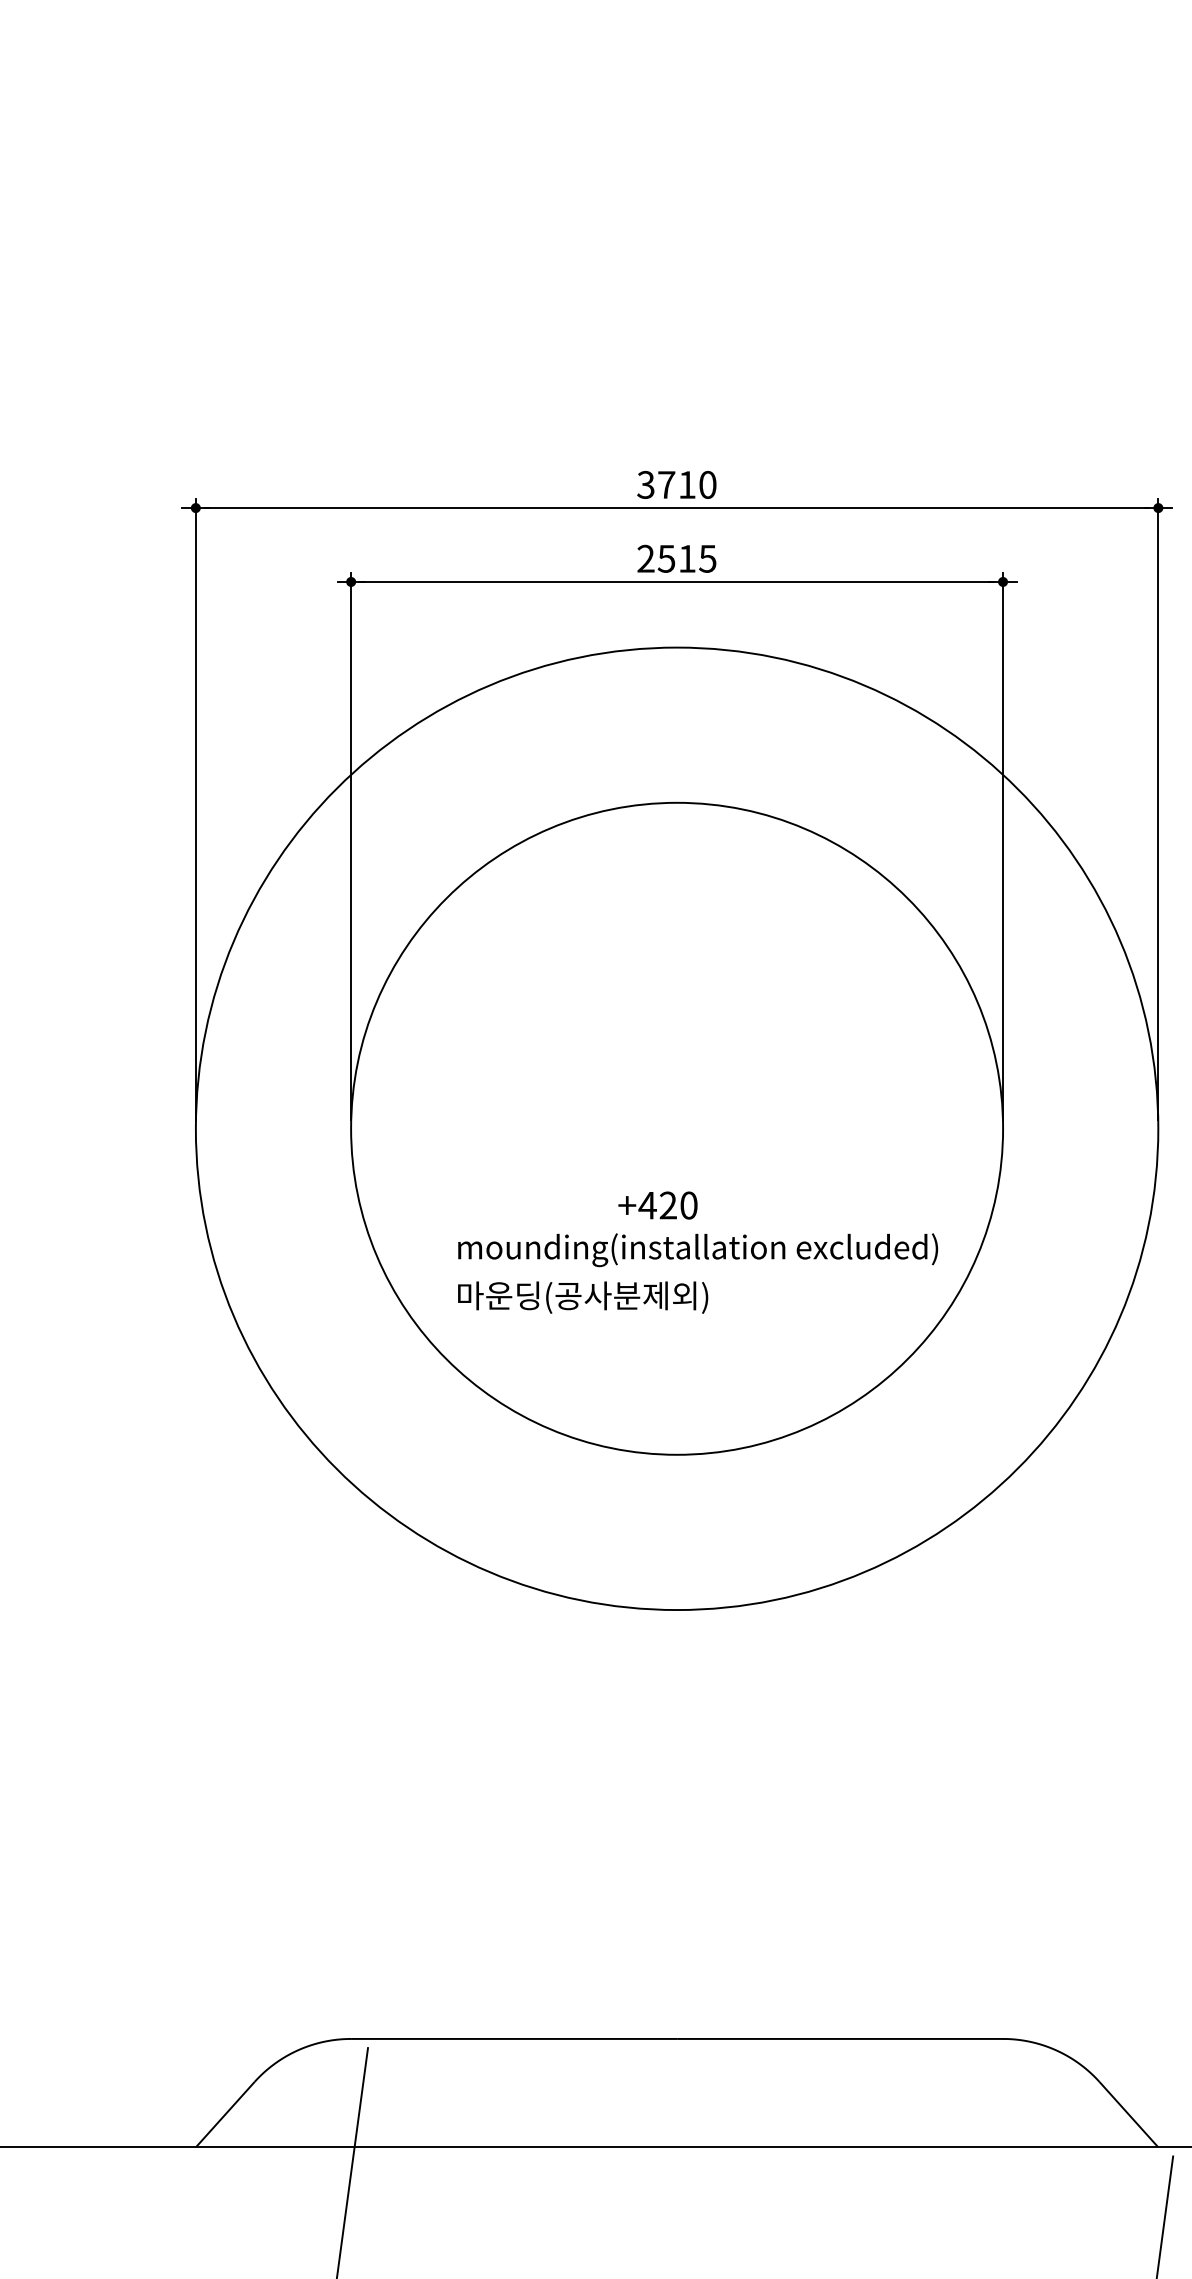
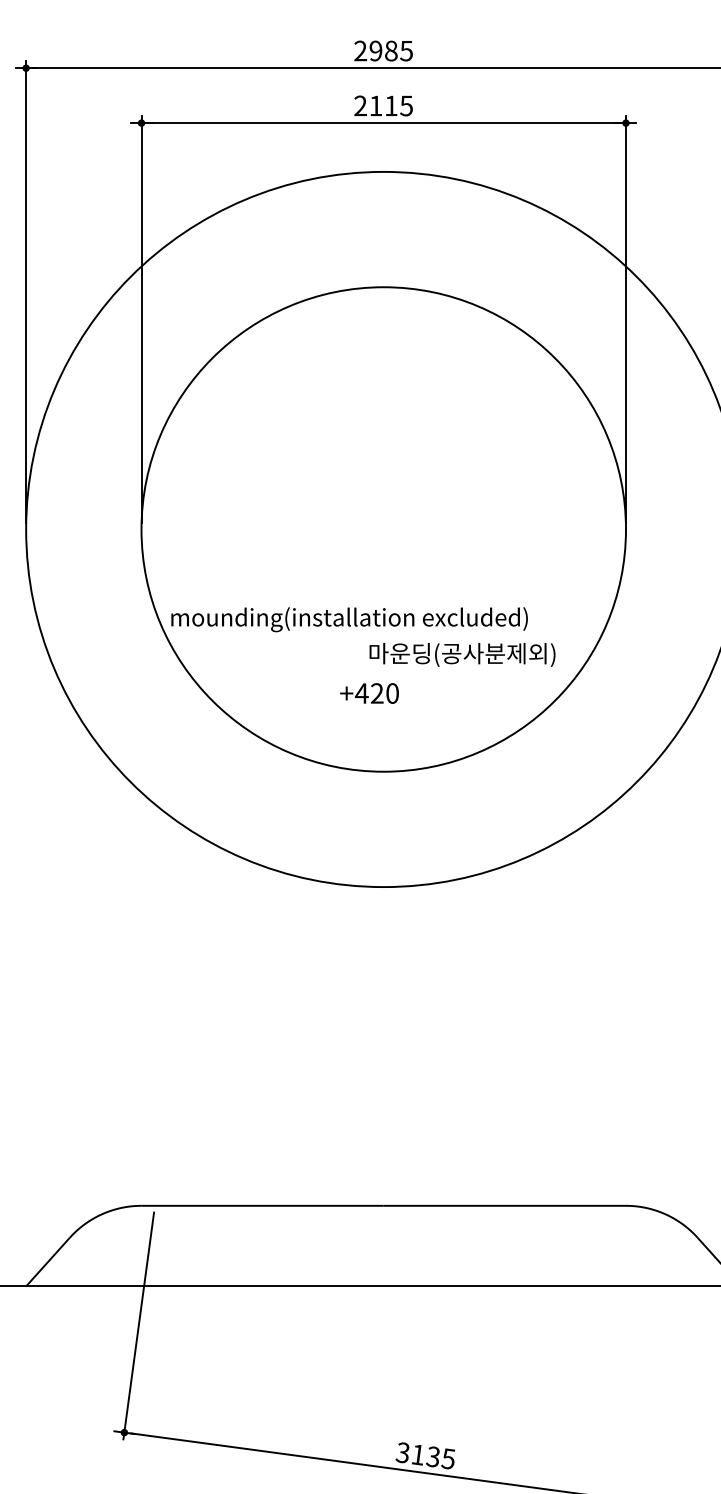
text: (676, 484) -> (383, 50), 3710 -> 2985
text: (666, 558) -> (375, 105), 2515 -> 2115
text: (657, 1205) -> (369, 693), moved
text: (698, 1250) -> (349, 619), moved
text: (583, 1297) -> (462, 654), moved

